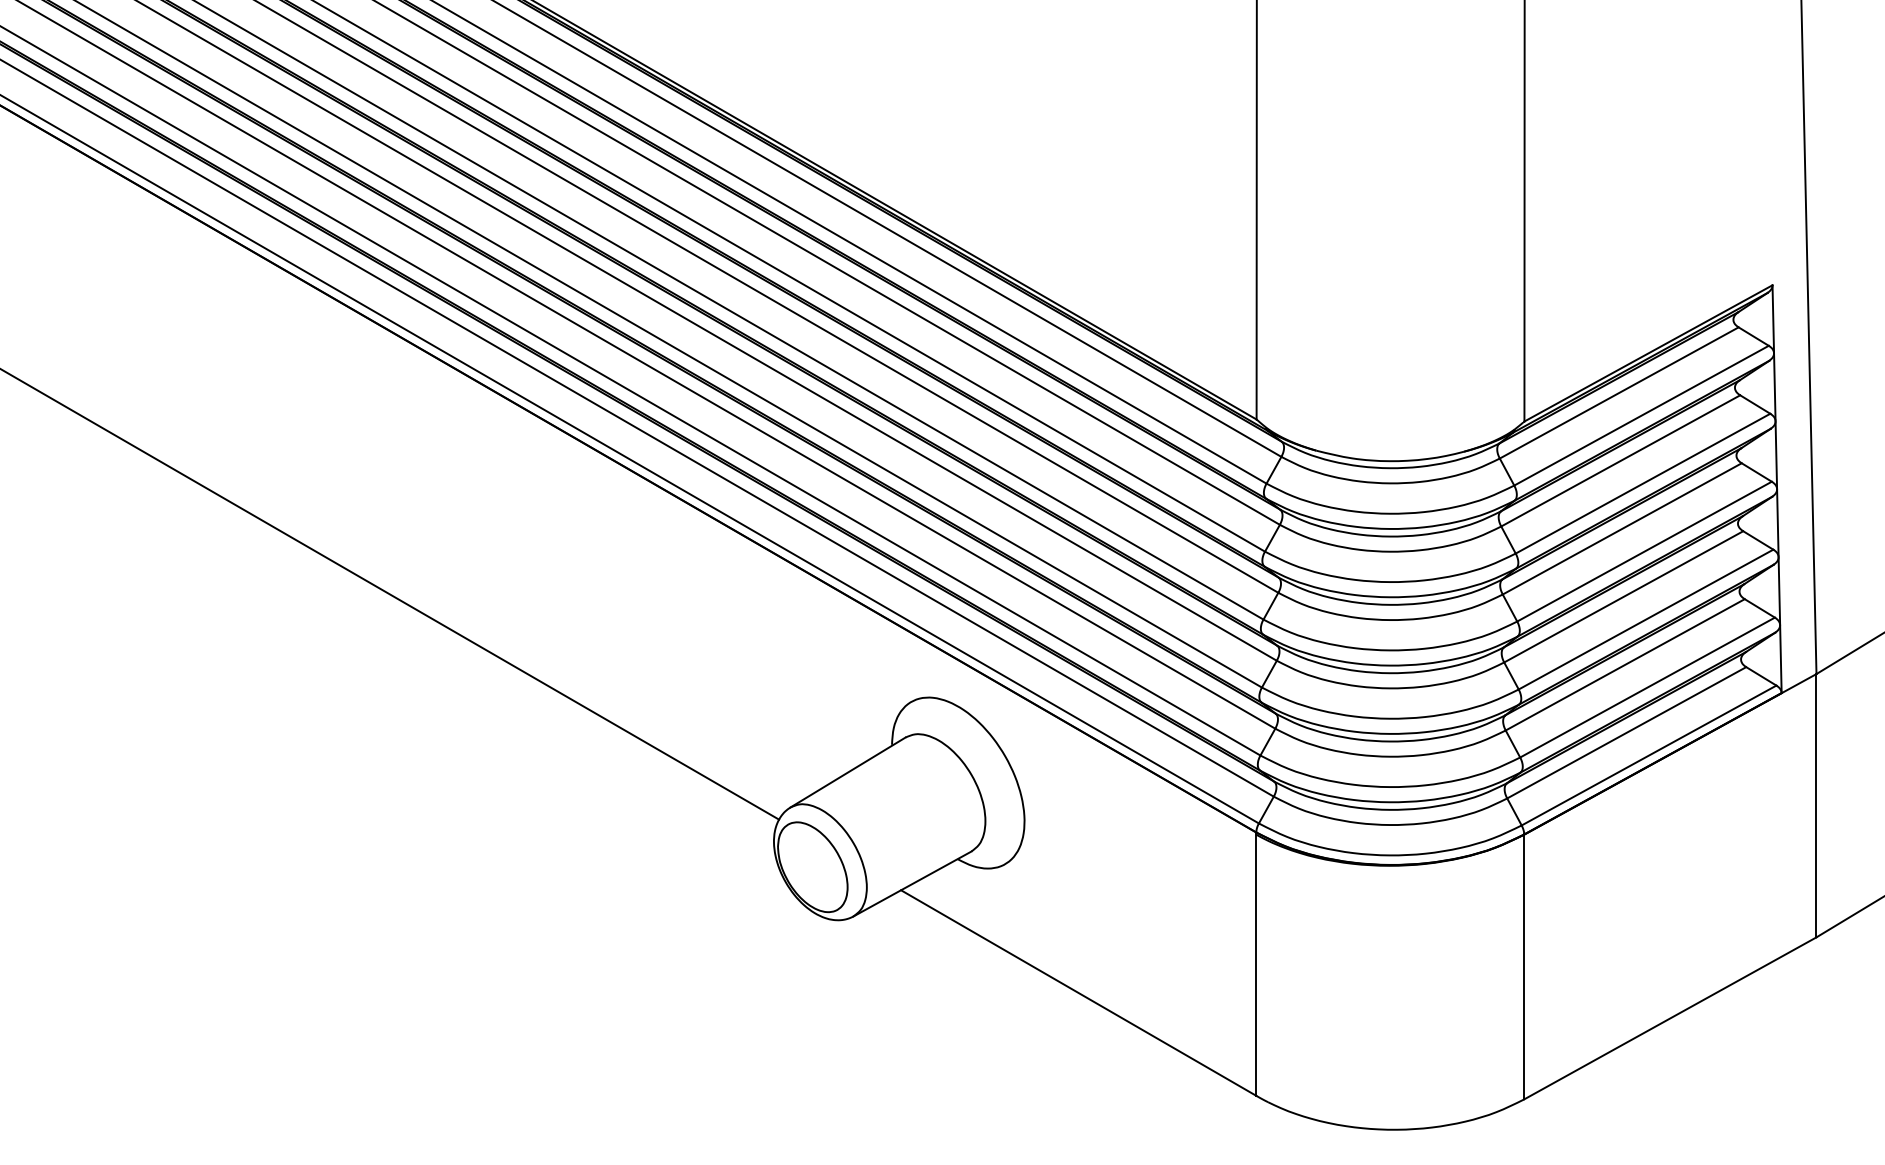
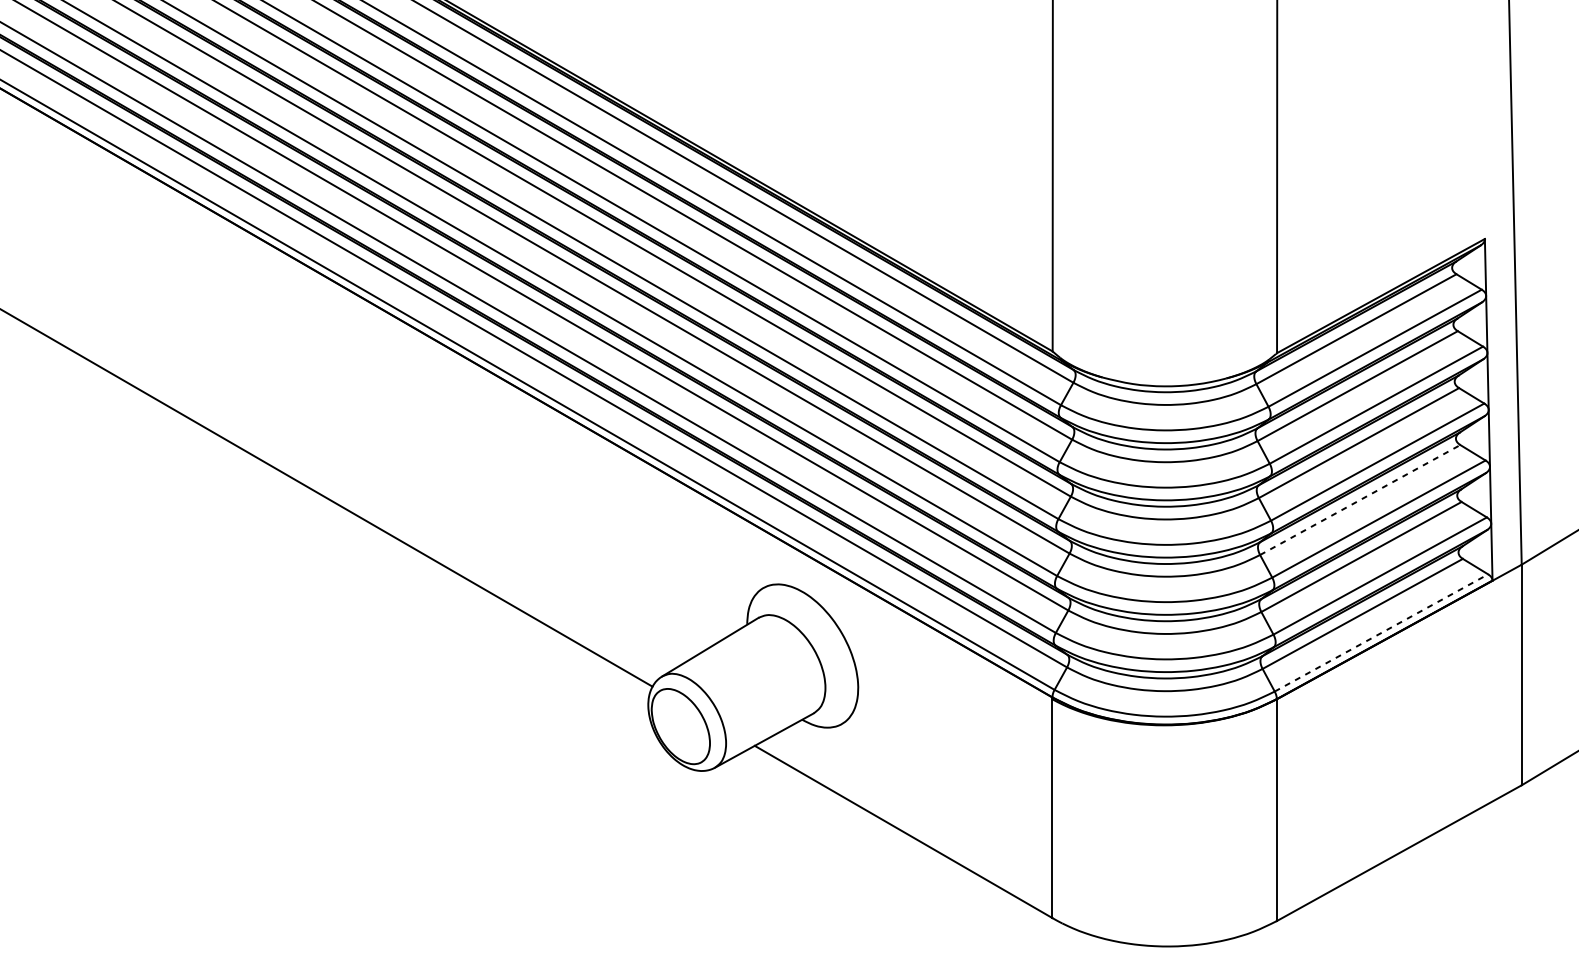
line: (1624, 596) -> (1360, 499), solid -> dashed
line: (1649, 755) -> (1381, 632), solid -> dashed

